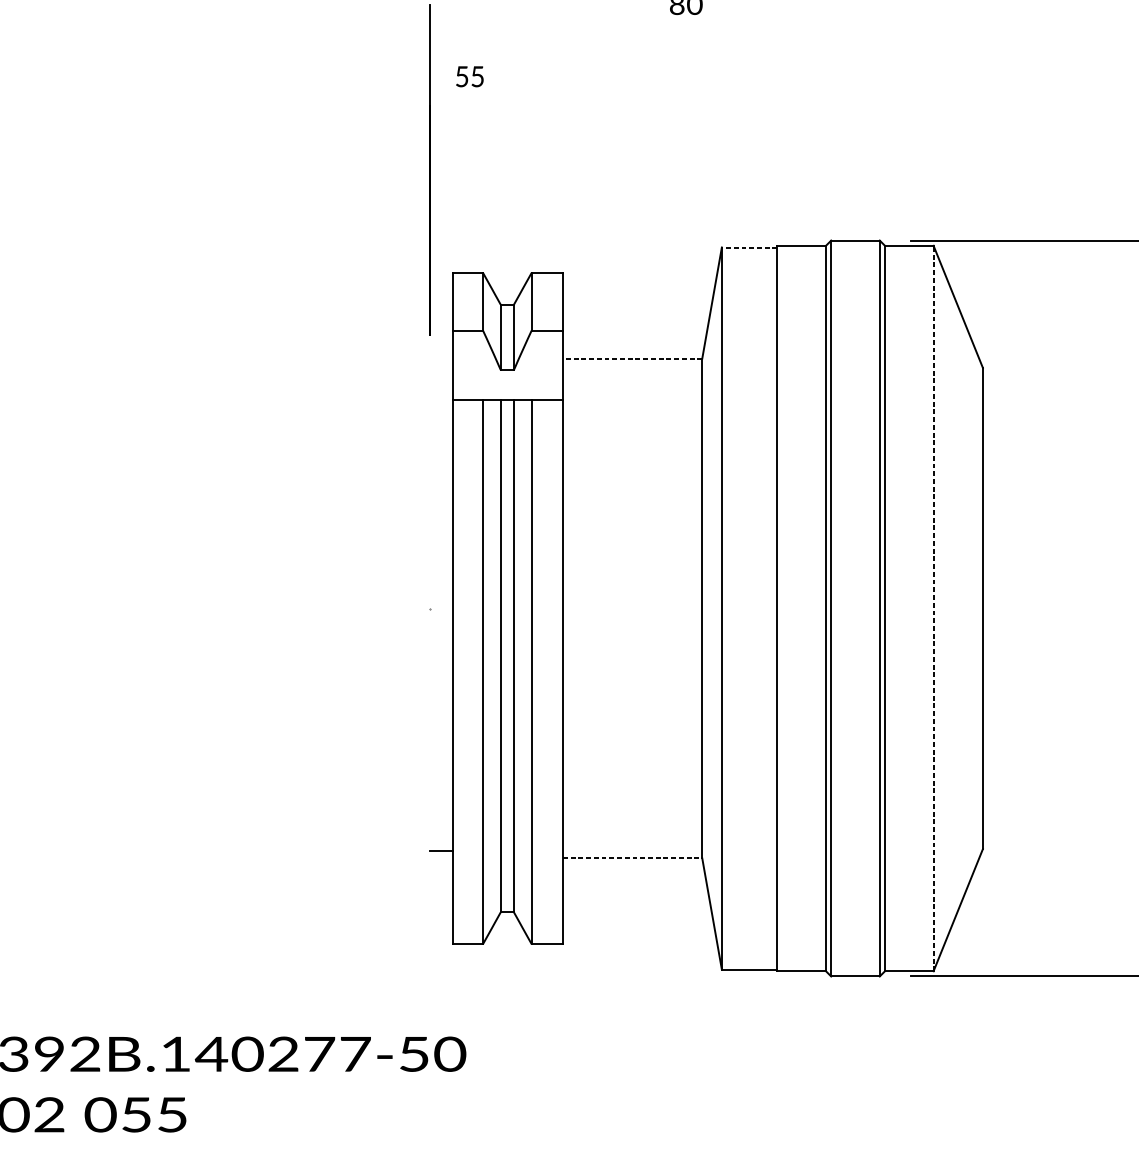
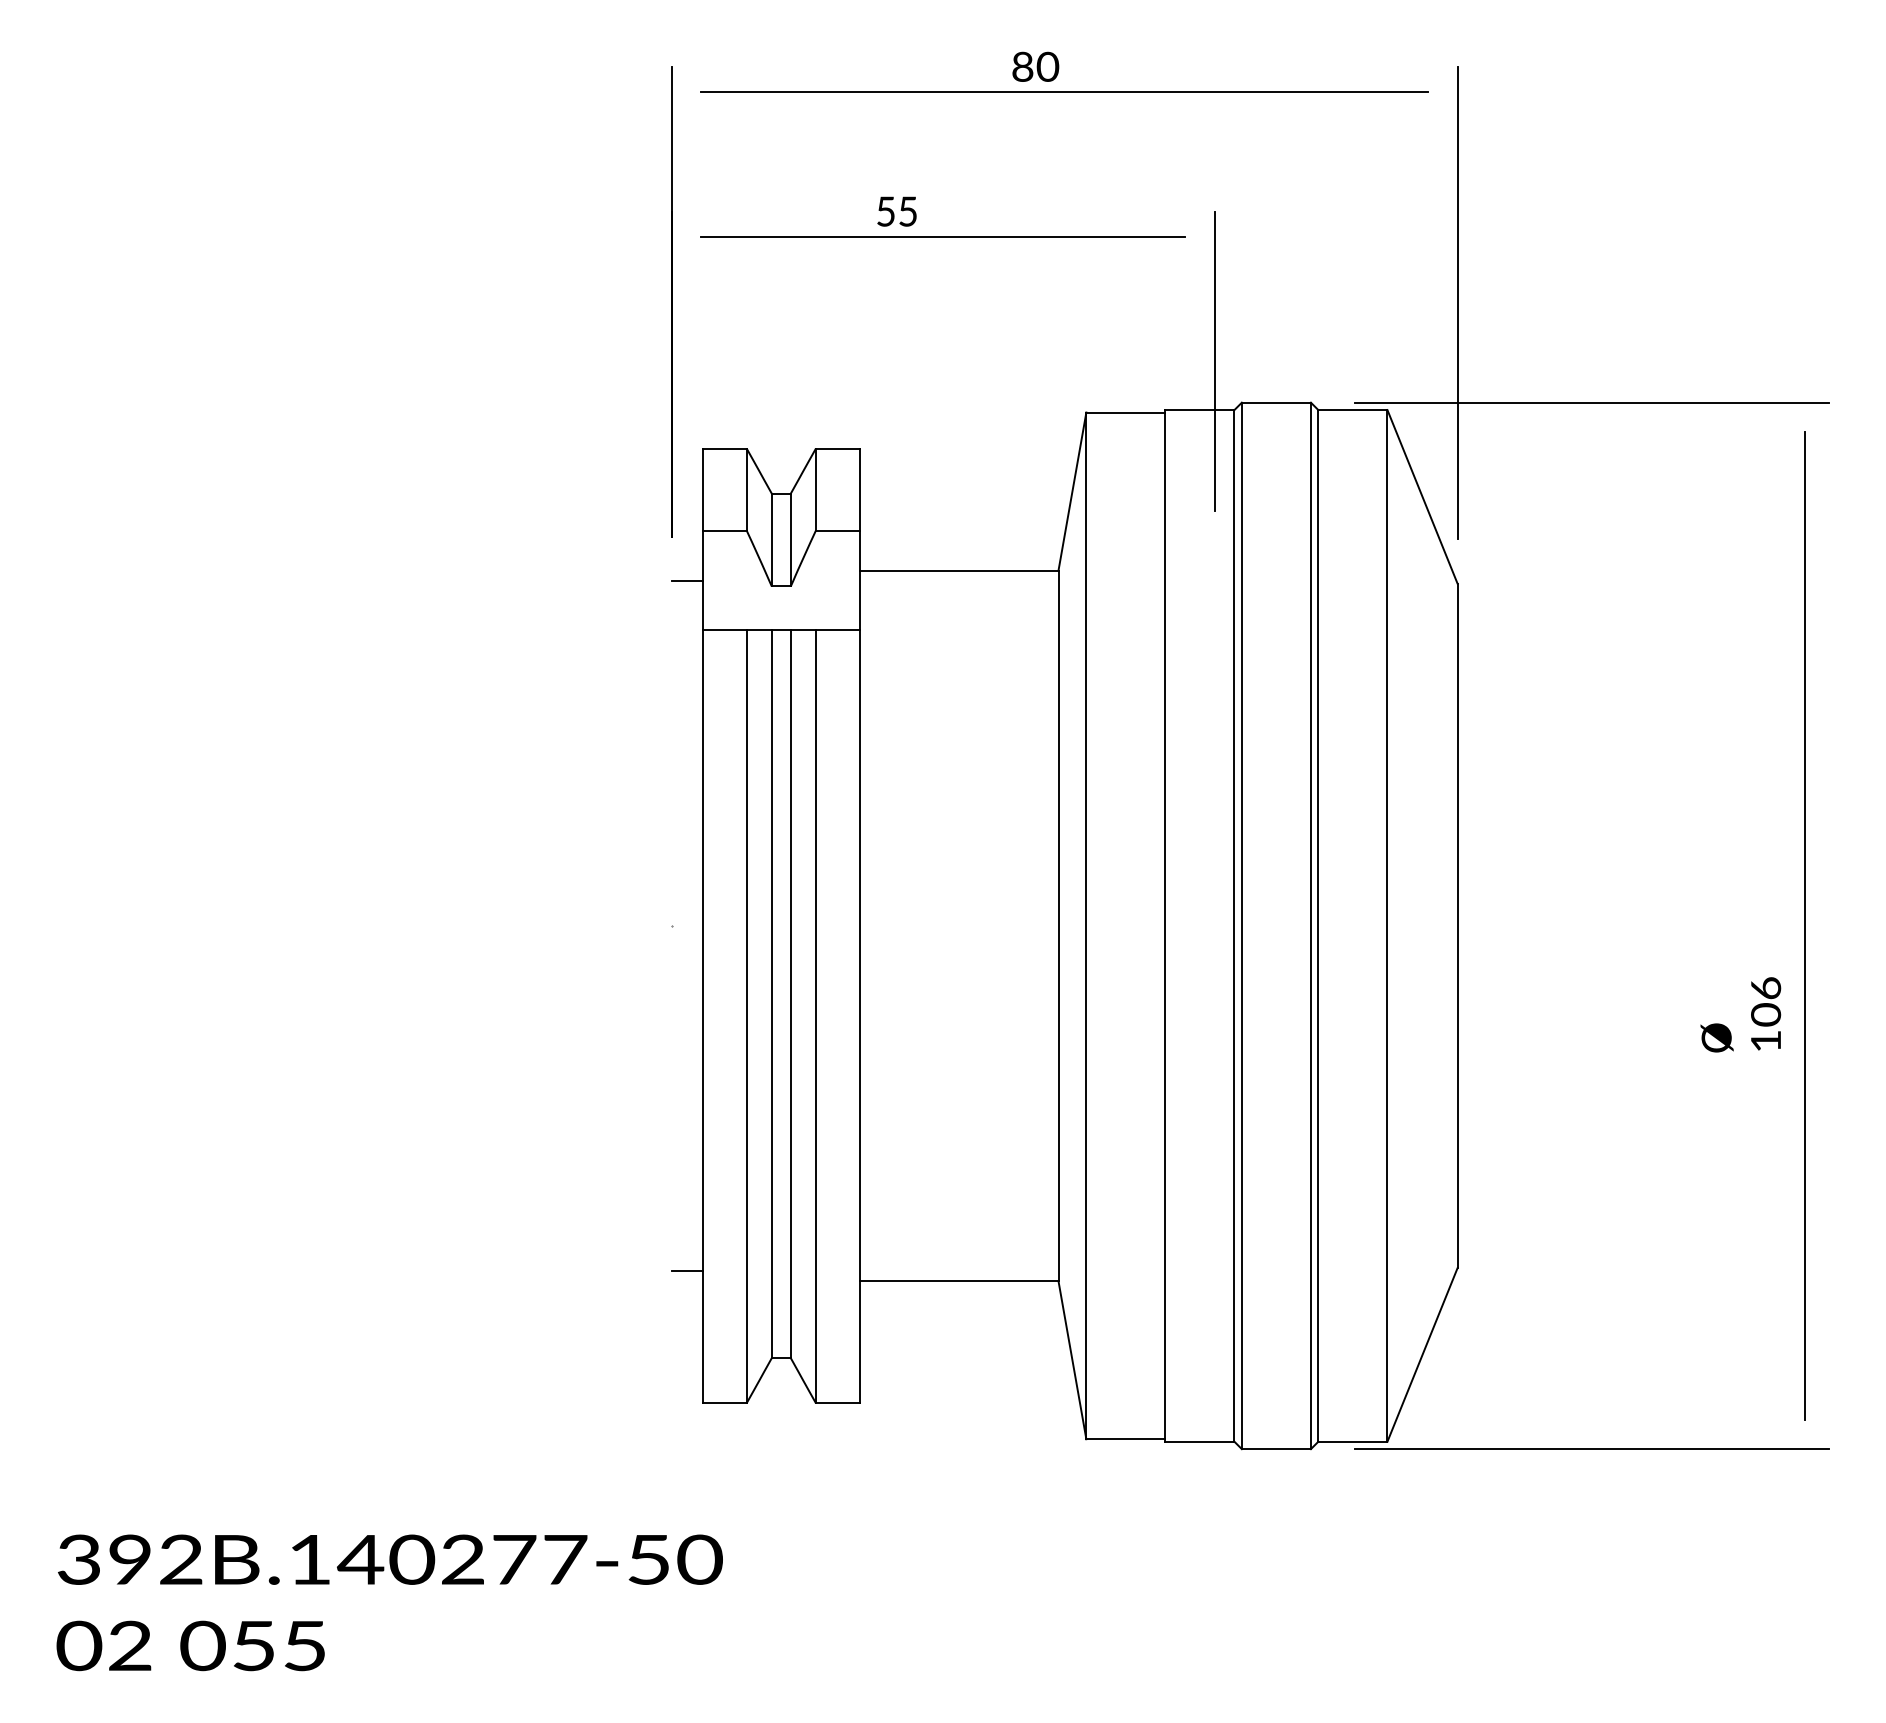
line: (706, 22) -> (1064, 92), added
text: (469, 76) -> (896, 211), moved
line: (621, 123) -> (943, 236), added
line: (982, 170) -> (1457, 303), added
line: (811, 211) -> (1214, 361), added
line: (749, 247) -> (1125, 412), dashed -> solid
line: (631, 358) -> (958, 570), dashed -> solid
line: (441, 366) -> (687, 581), added
line: (933, 608) -> (1387, 925), dashed -> solid
line: (632, 858) -> (959, 1281), dashed -> solid

